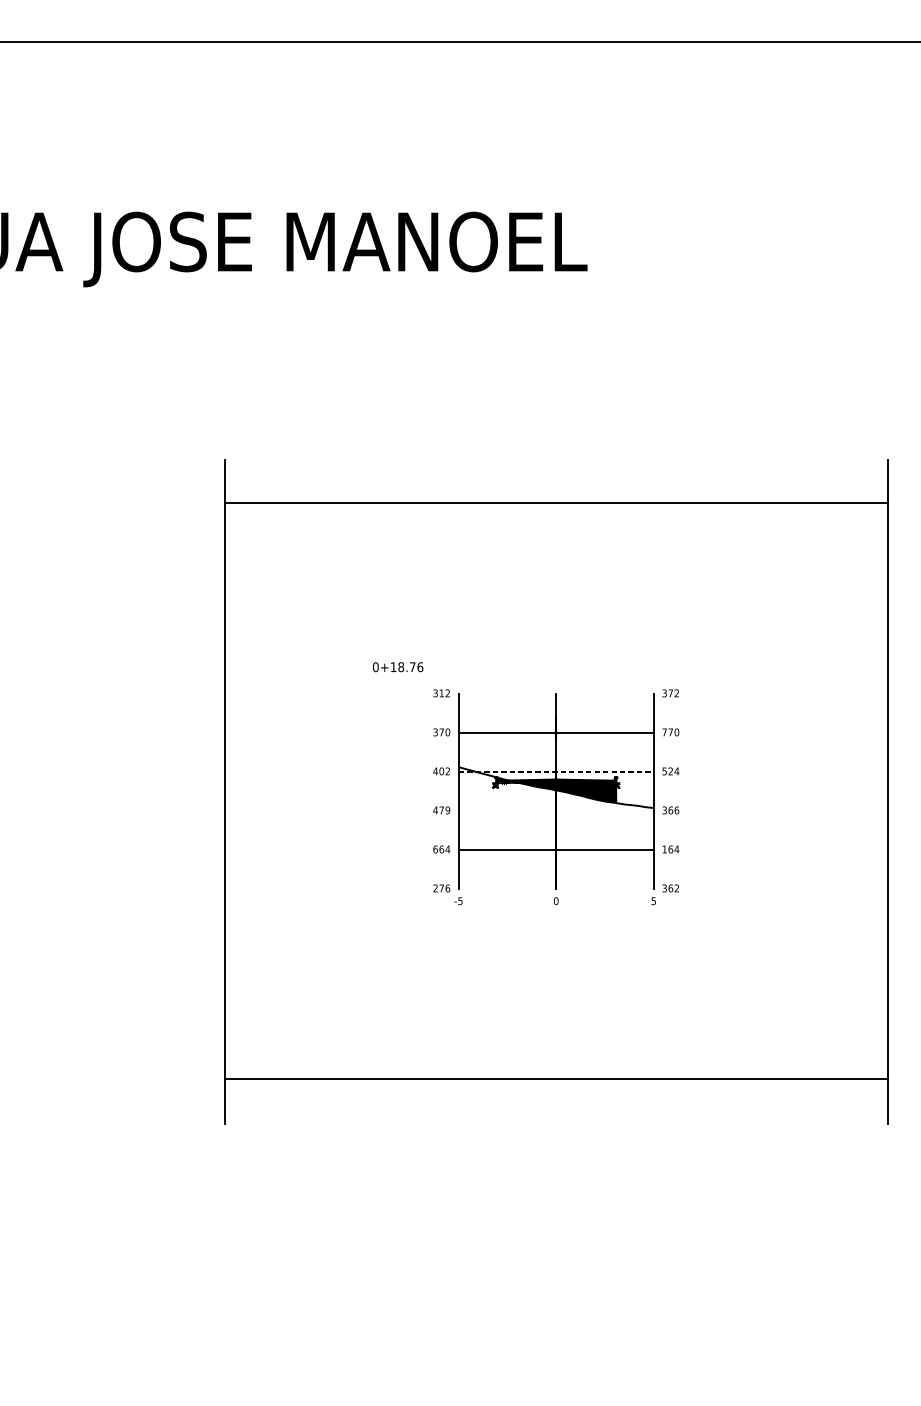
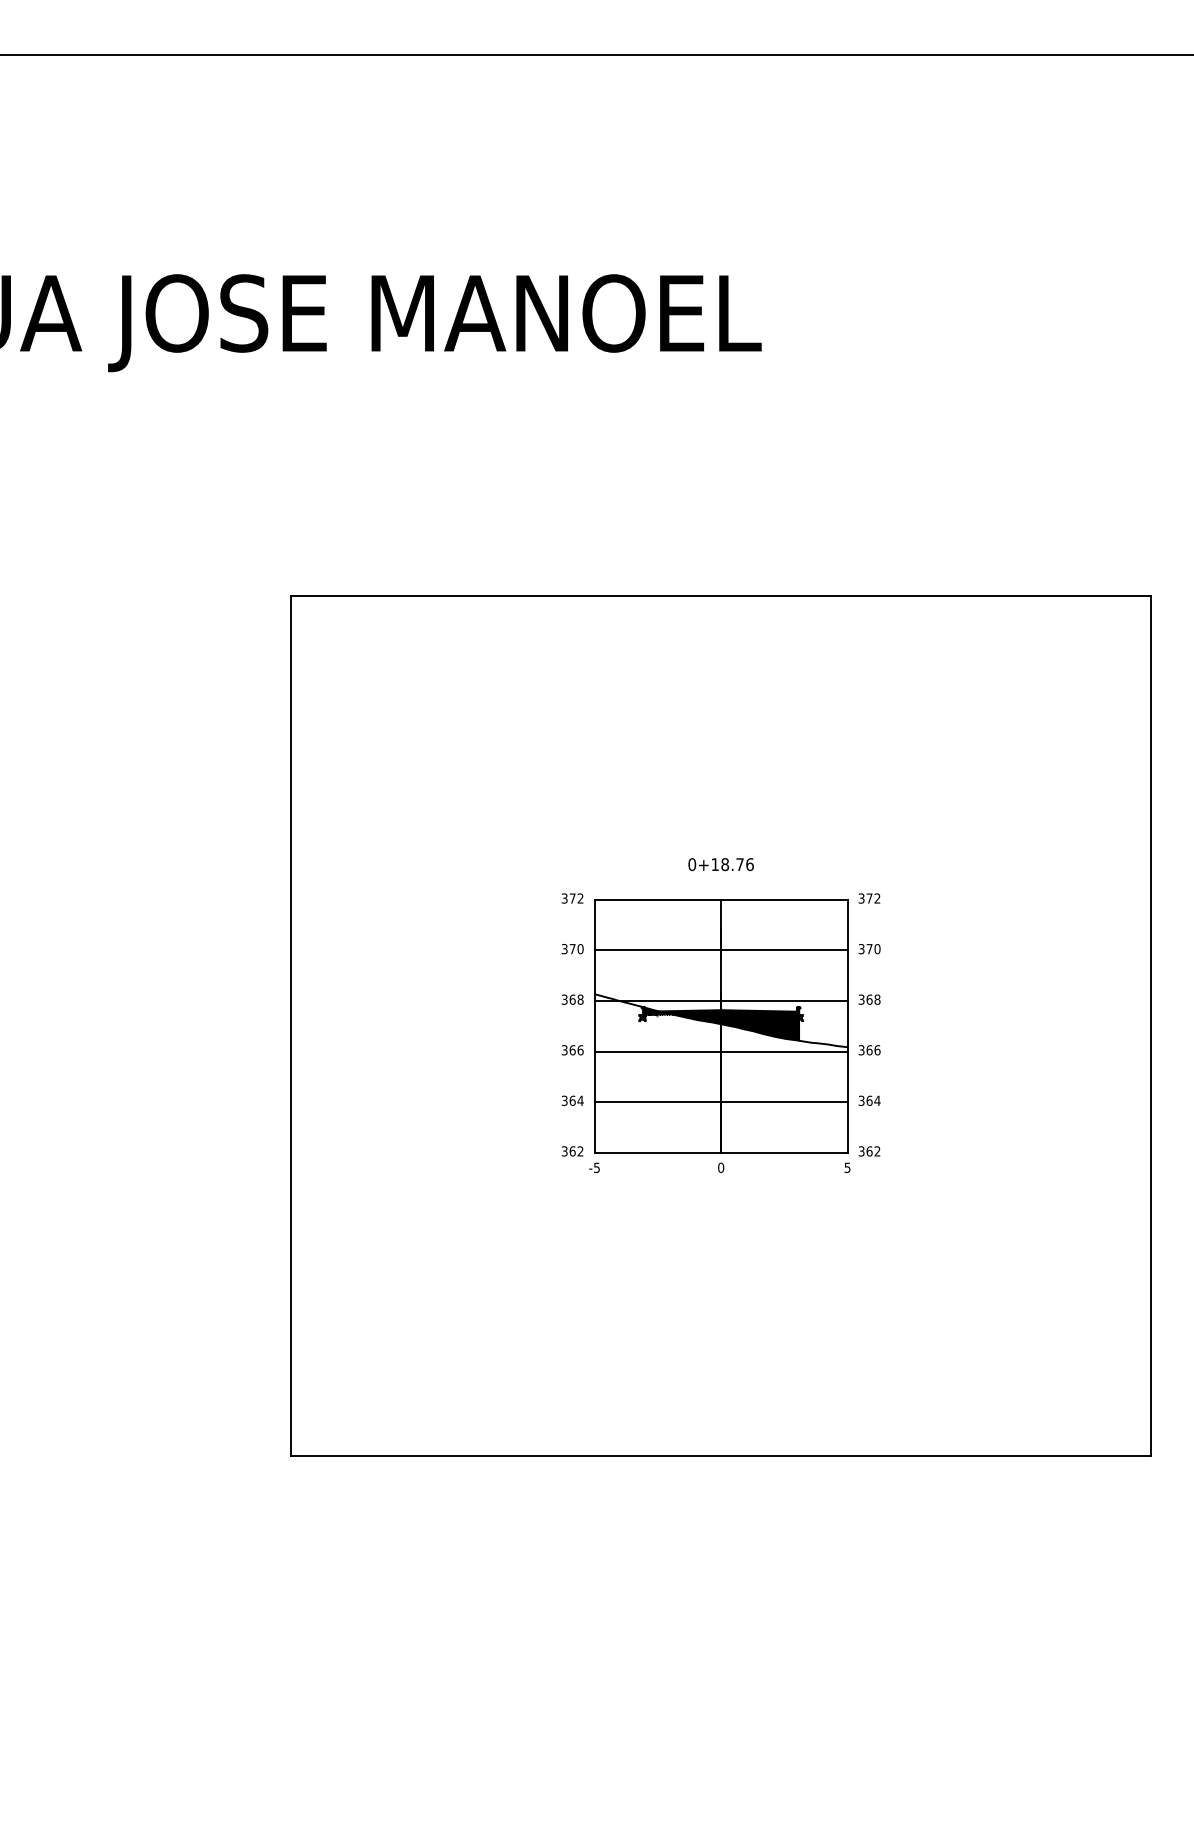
line: (556, 502) -> (721, 596), moved
text: (397, 667) -> (720, 864), moved
text: (441, 693) -> (572, 898), 312 -> 372
line: (555, 694) -> (720, 899), added
text: (664, 732) -> (861, 949), 770 -> 370
text: (441, 771) -> (572, 999), 402 -> 368
text: (670, 771) -> (869, 999), 524 -> 368
line: (556, 772) -> (721, 1000), dashed -> solid
text: (441, 810) -> (572, 1050), 479 -> 366
line: (555, 811) -> (720, 1051), added
text: (435, 849) -> (564, 1100), 664 -> 364
text: (664, 849) -> (861, 1100), 164 -> 364
text: (441, 888) -> (572, 1151), 276 -> 362
line: (555, 889) -> (720, 1152), added
line: (556, 1079) -> (721, 1456), moved

